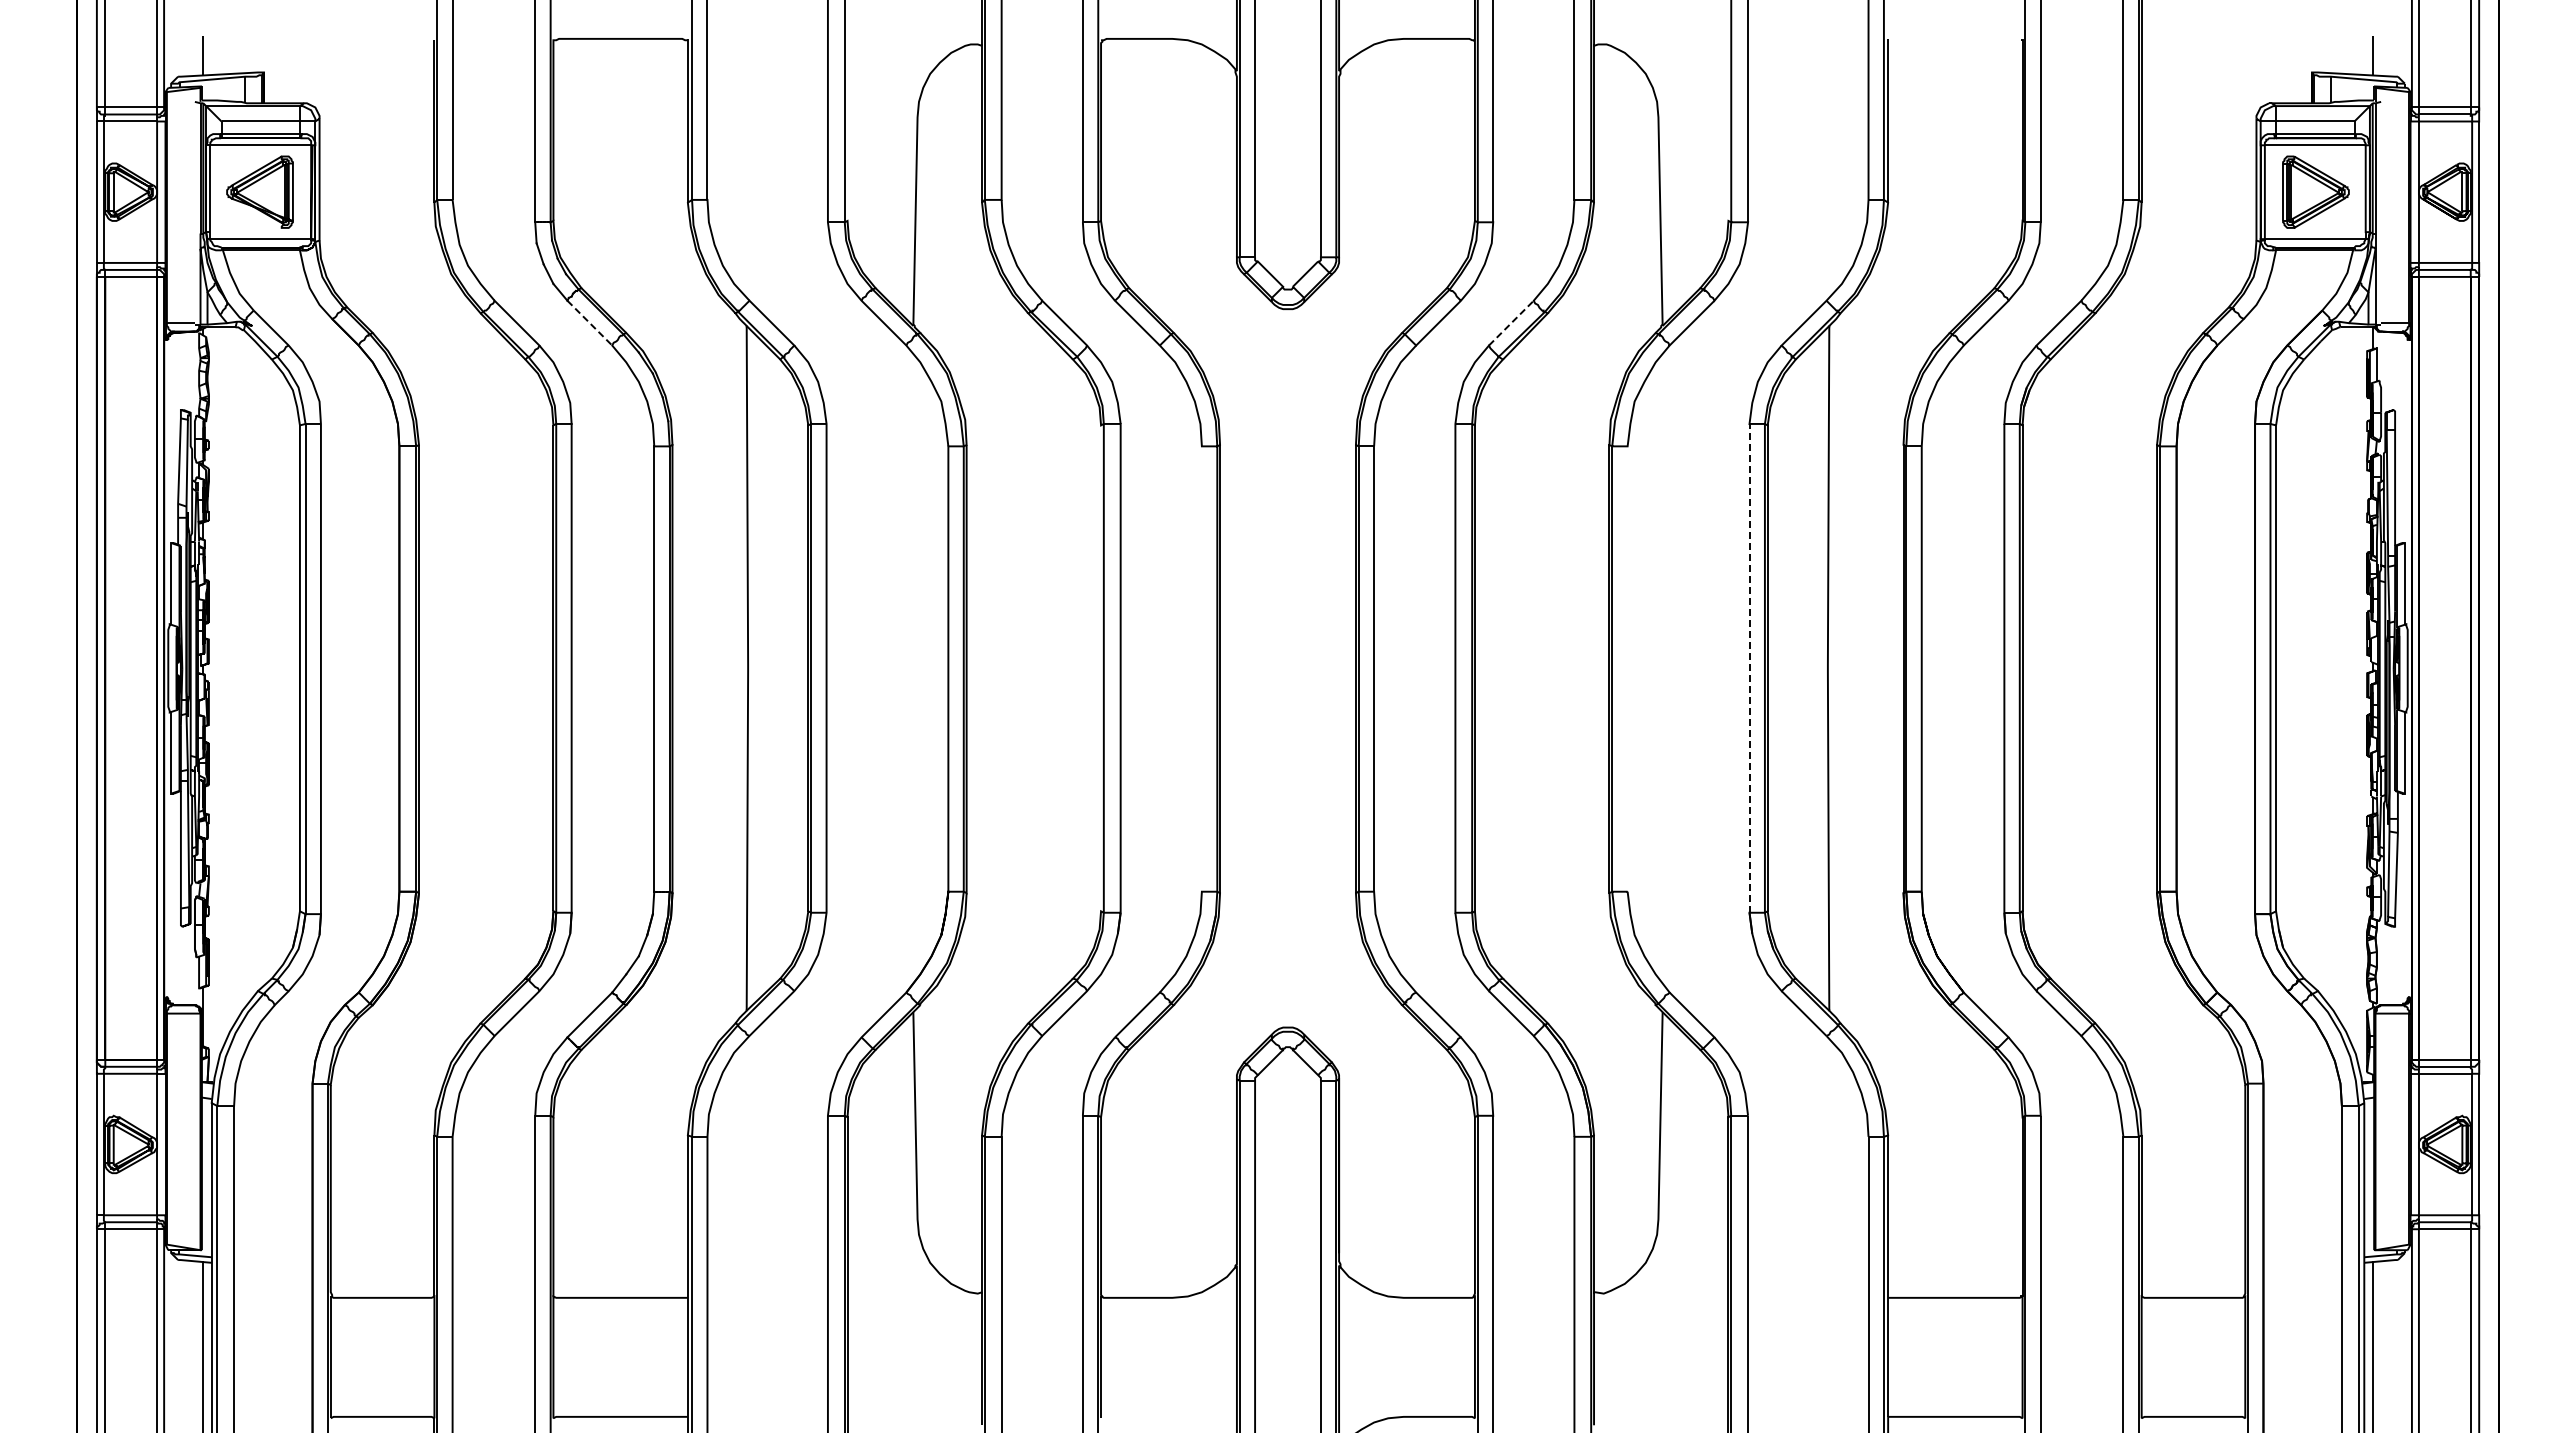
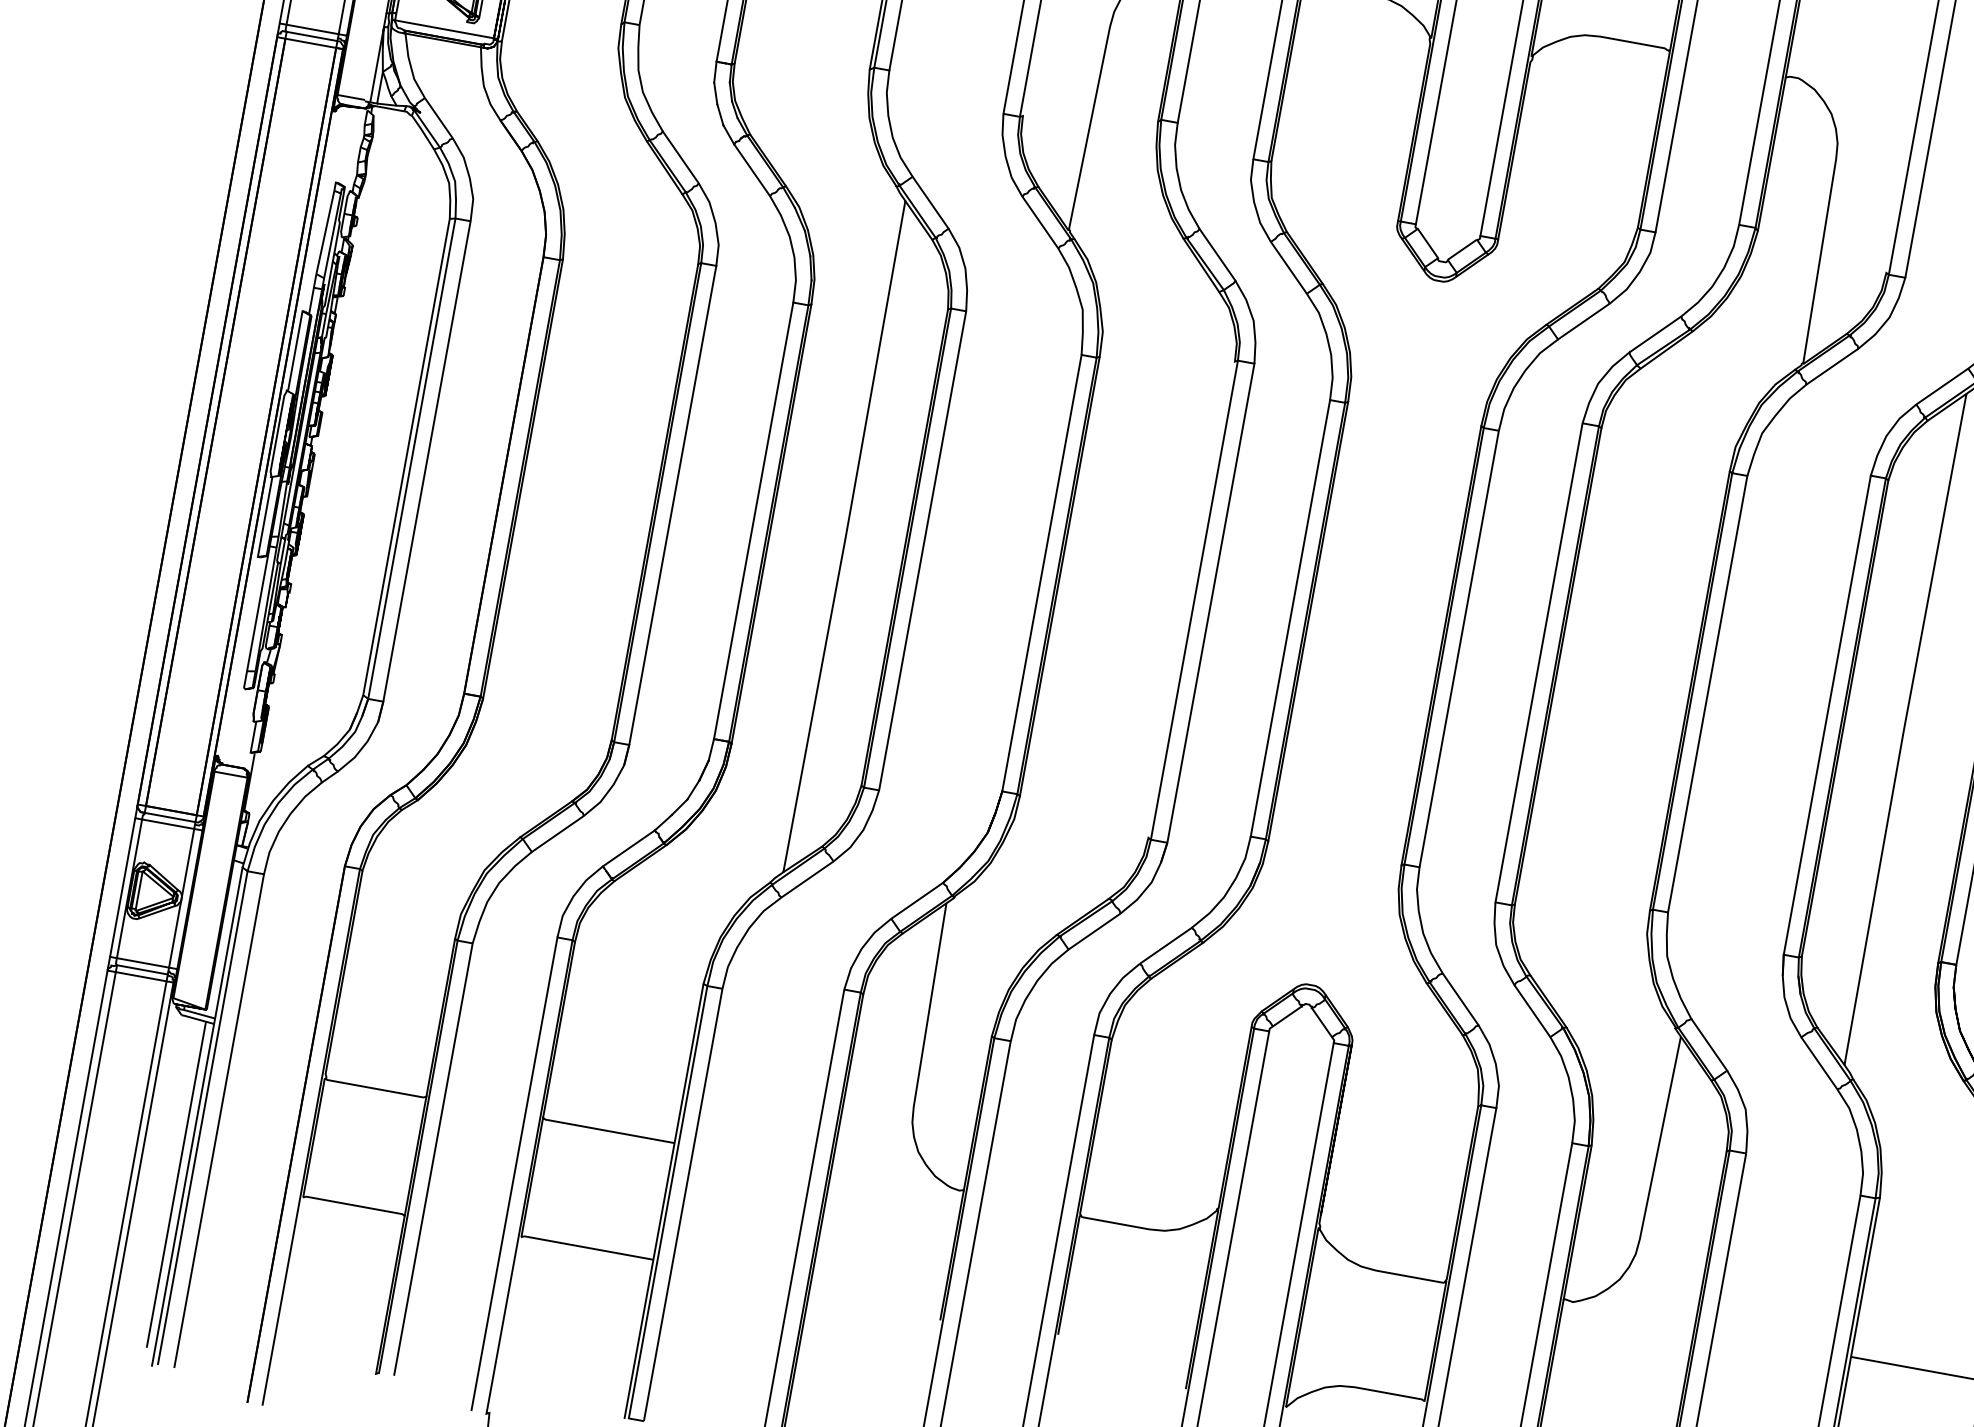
line: (589, 323) -> (751, 170), dashed -> solid
line: (1511, 323) -> (1655, 334), dashed -> solid
line: (1749, 667) -> (1827, 714), dashed -> solid
line: (1201, 668) -> (1290, 617), added
line: (1627, 668) -> (1707, 693), added

